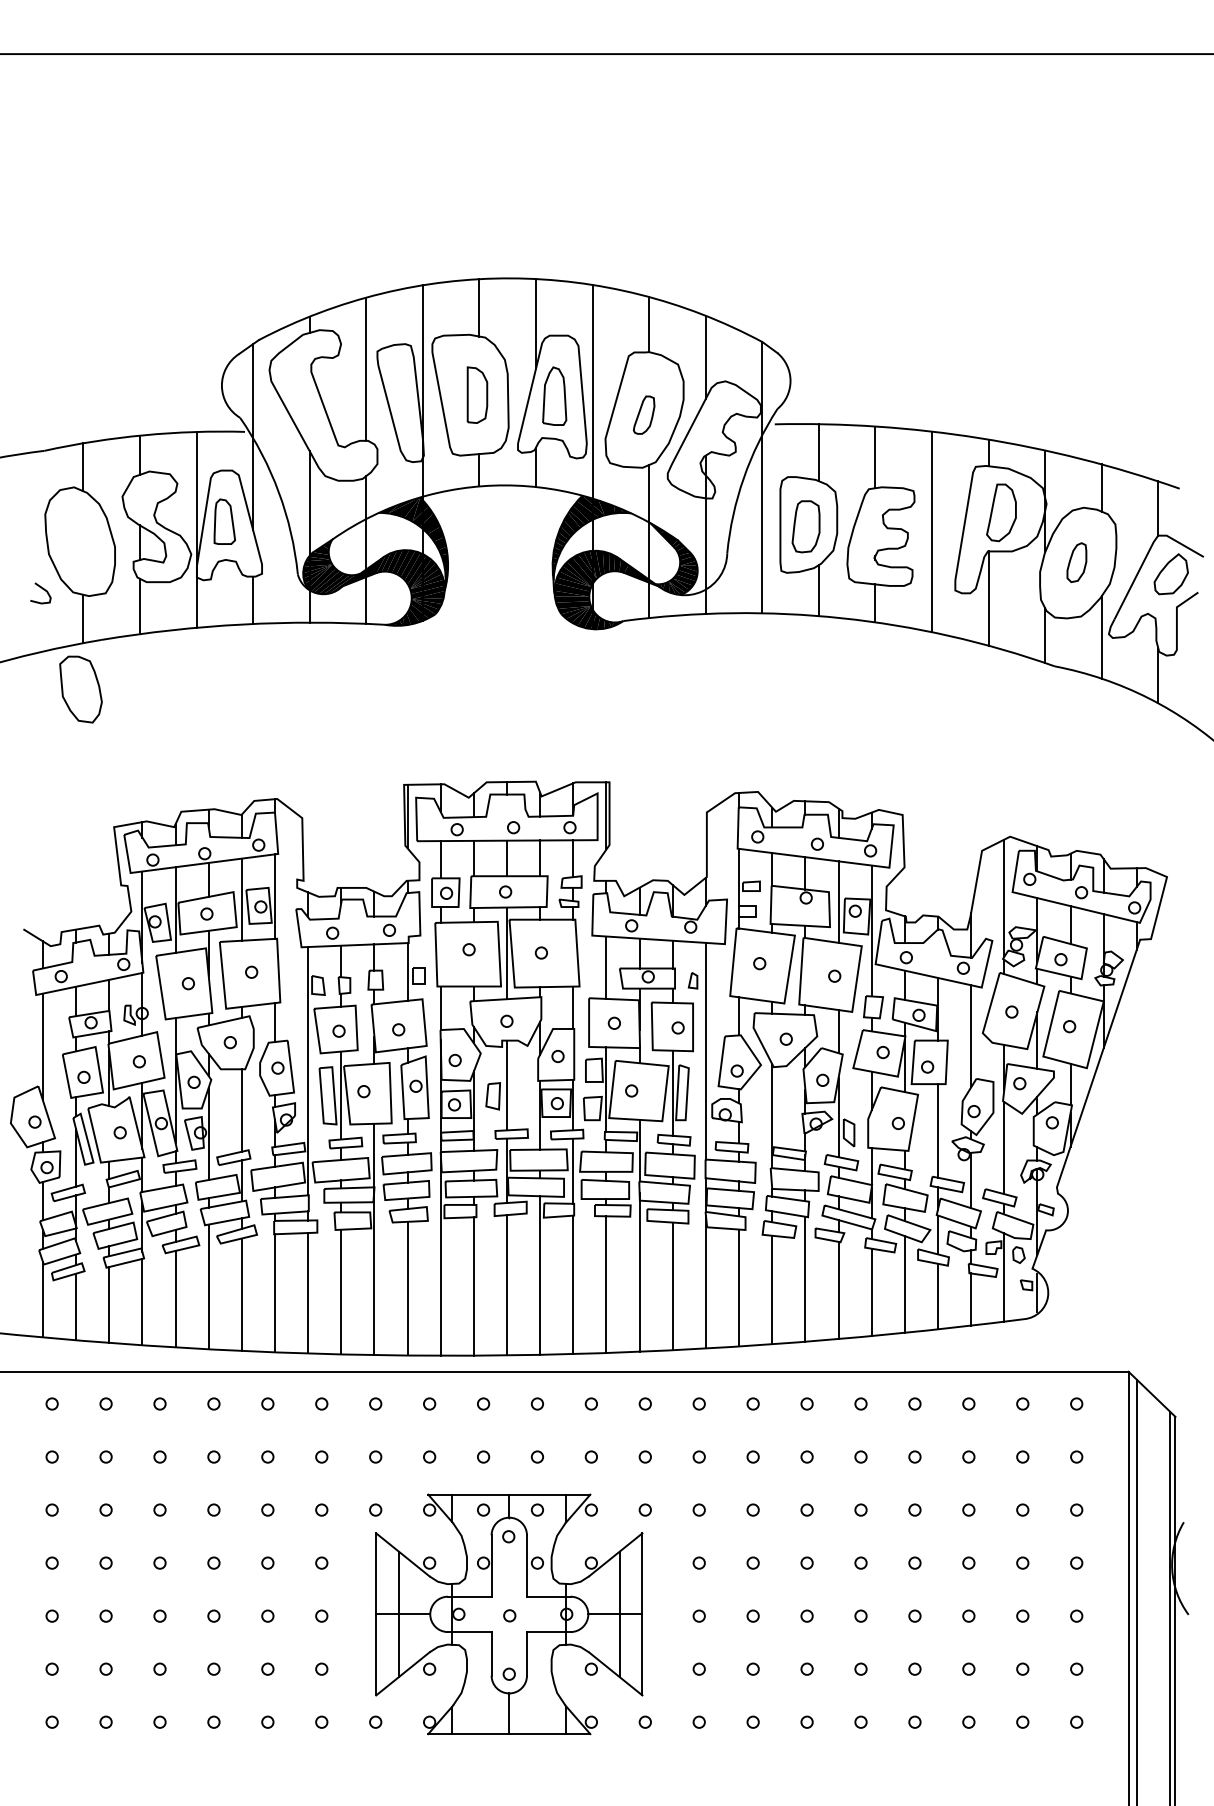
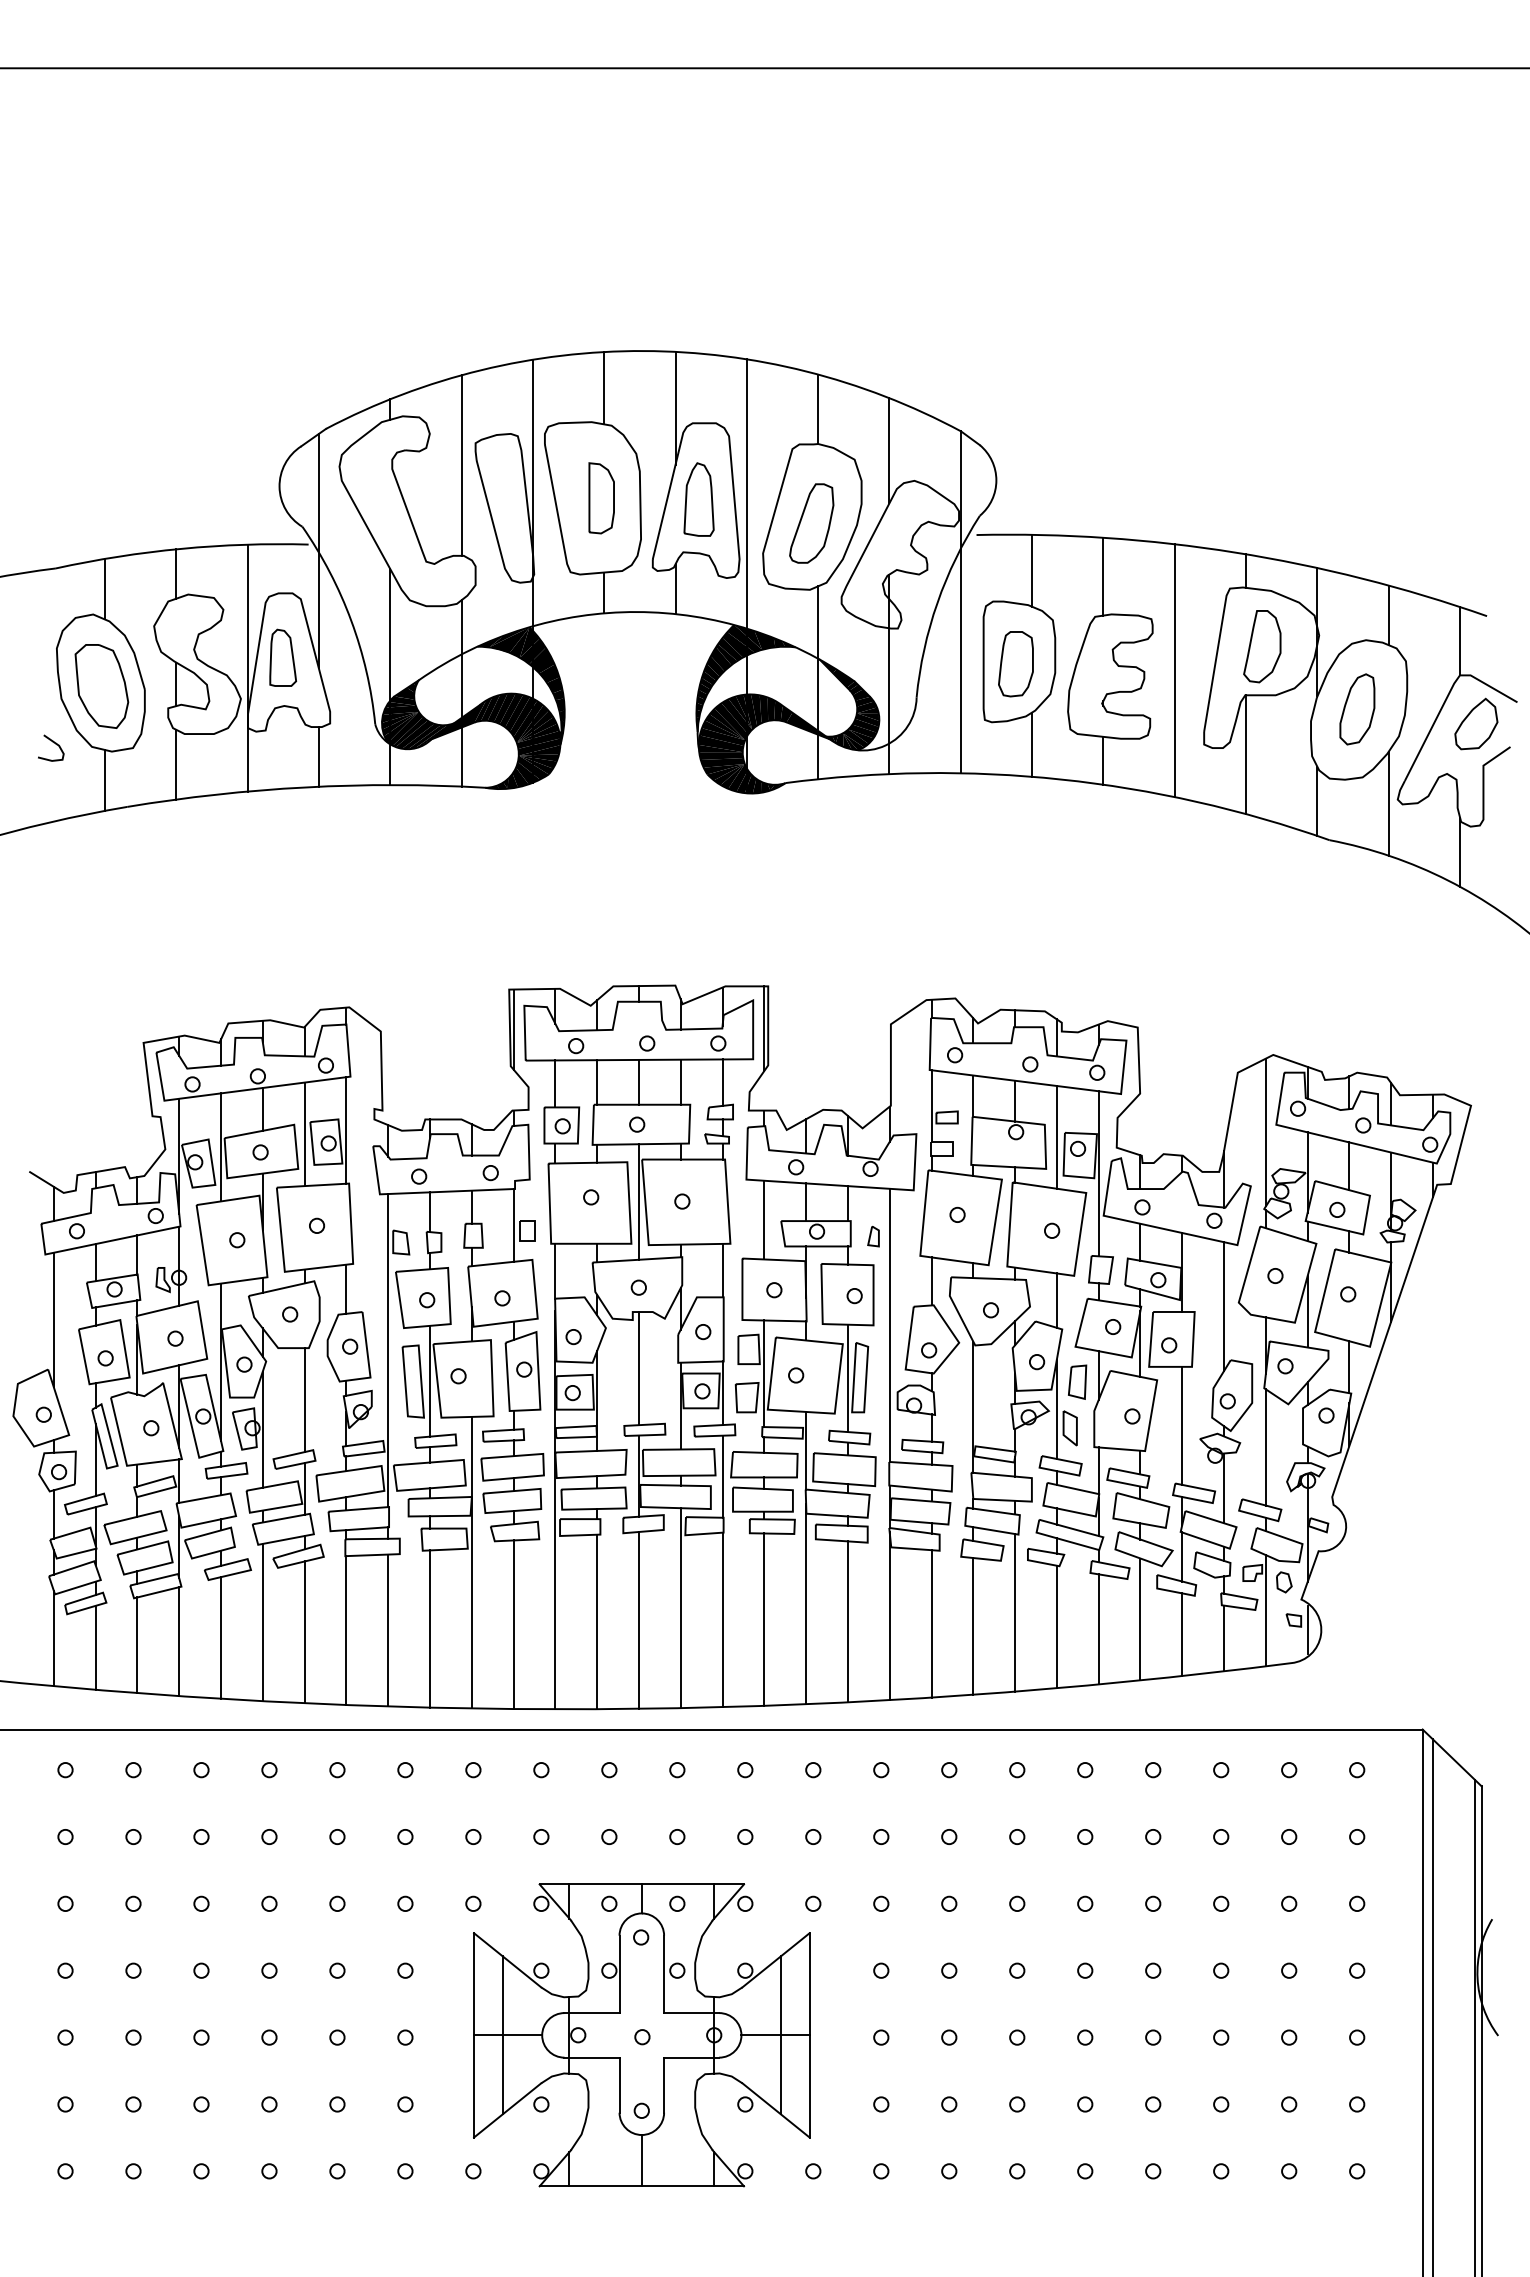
part: (643, 415) -> (811, 523), size x1.67
part: (1076, 562) -> (1357, 709), size x1.43
part: (80, 689) -> (101, 686), moved
part: (493, 1095) -> (1077, 1381), moved

